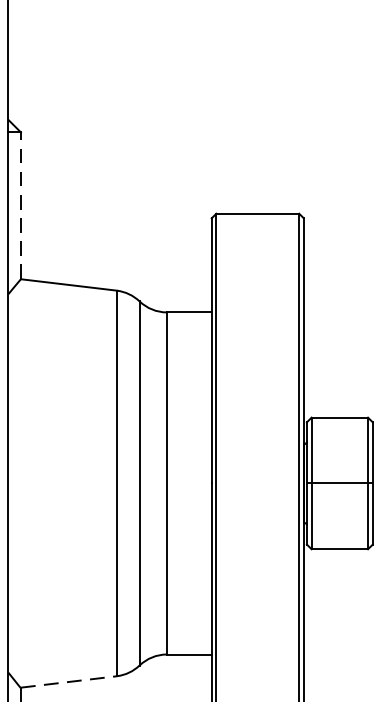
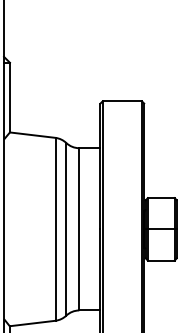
line: (19, 205) -> (9, 97), dashed -> solid
line: (70, 681) -> (33, 323), dashed -> solid

